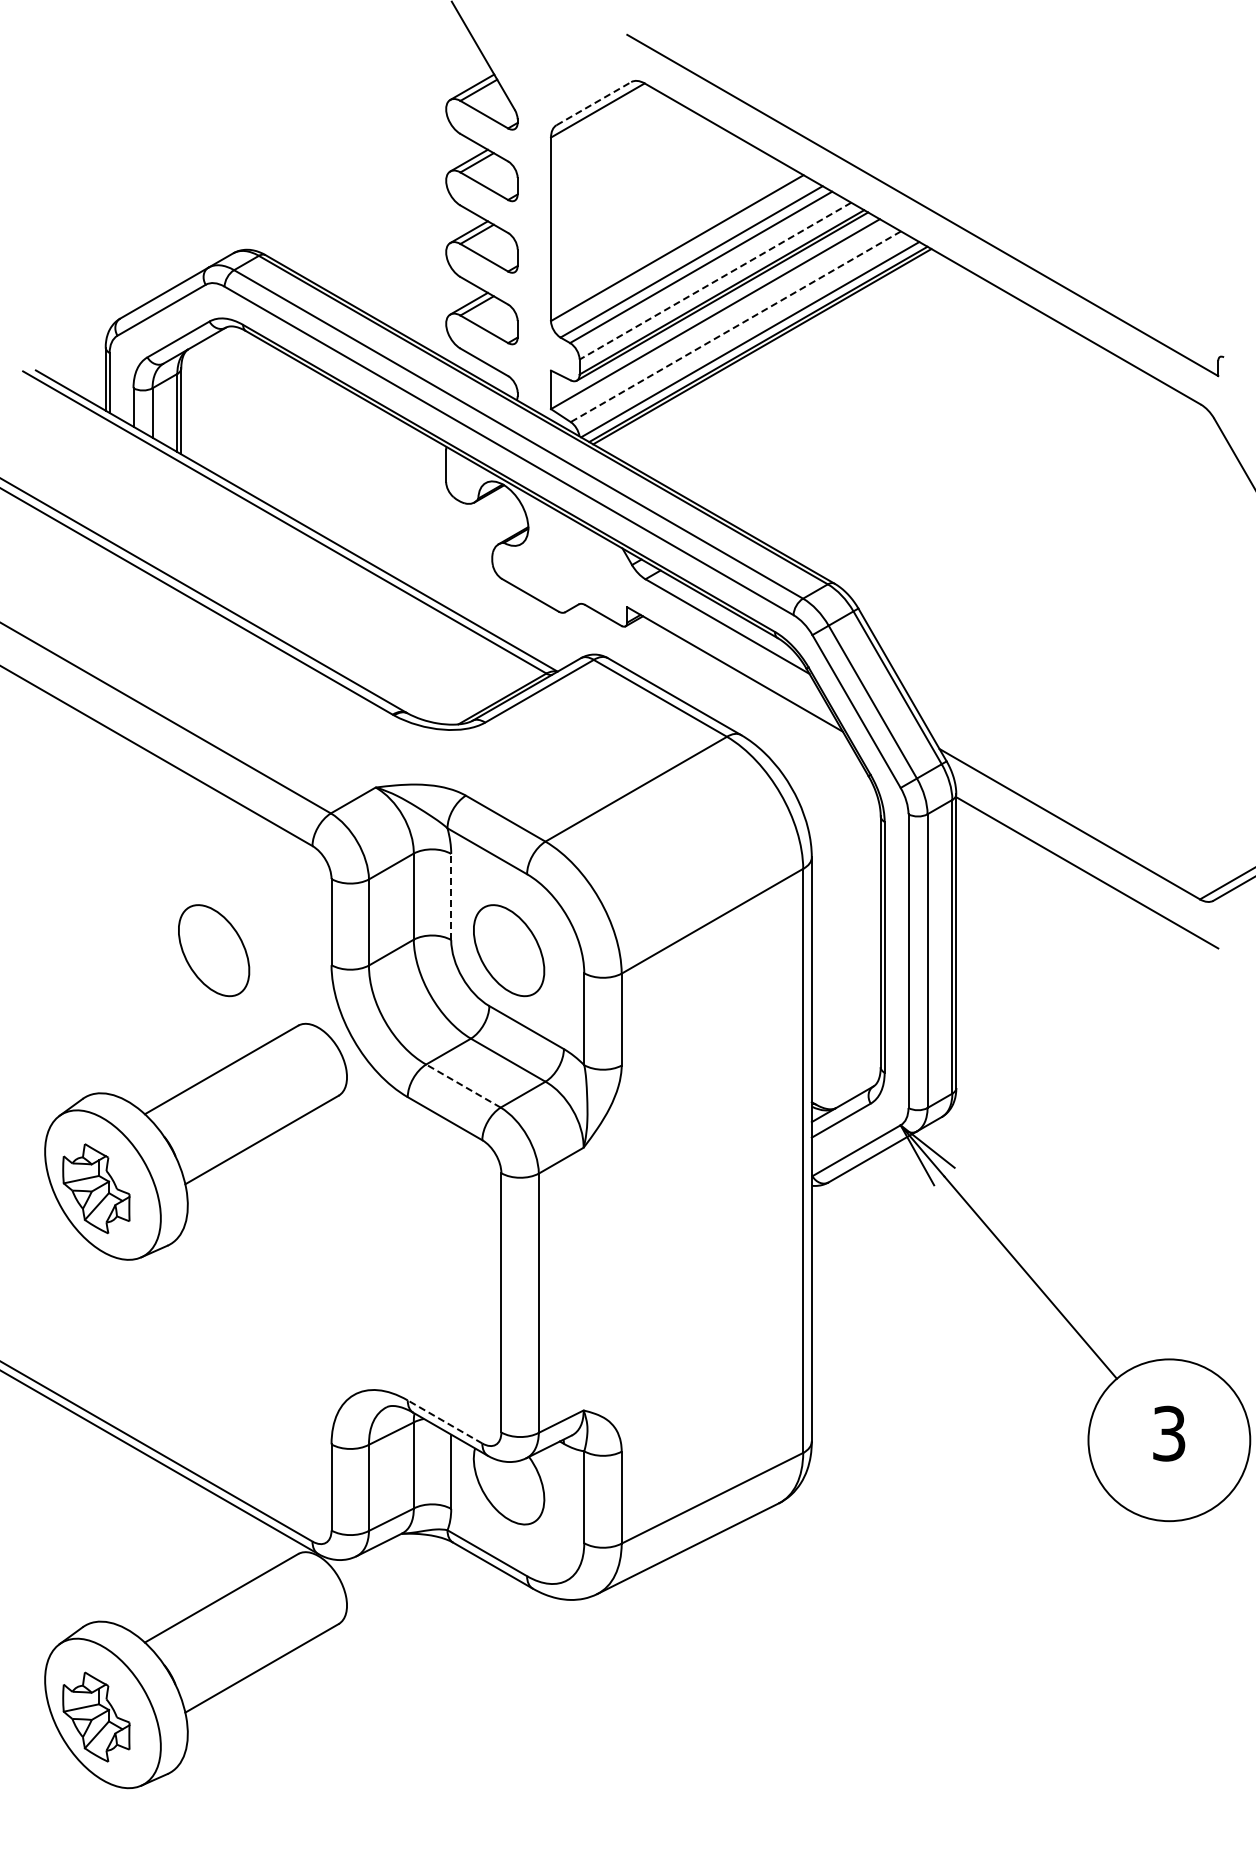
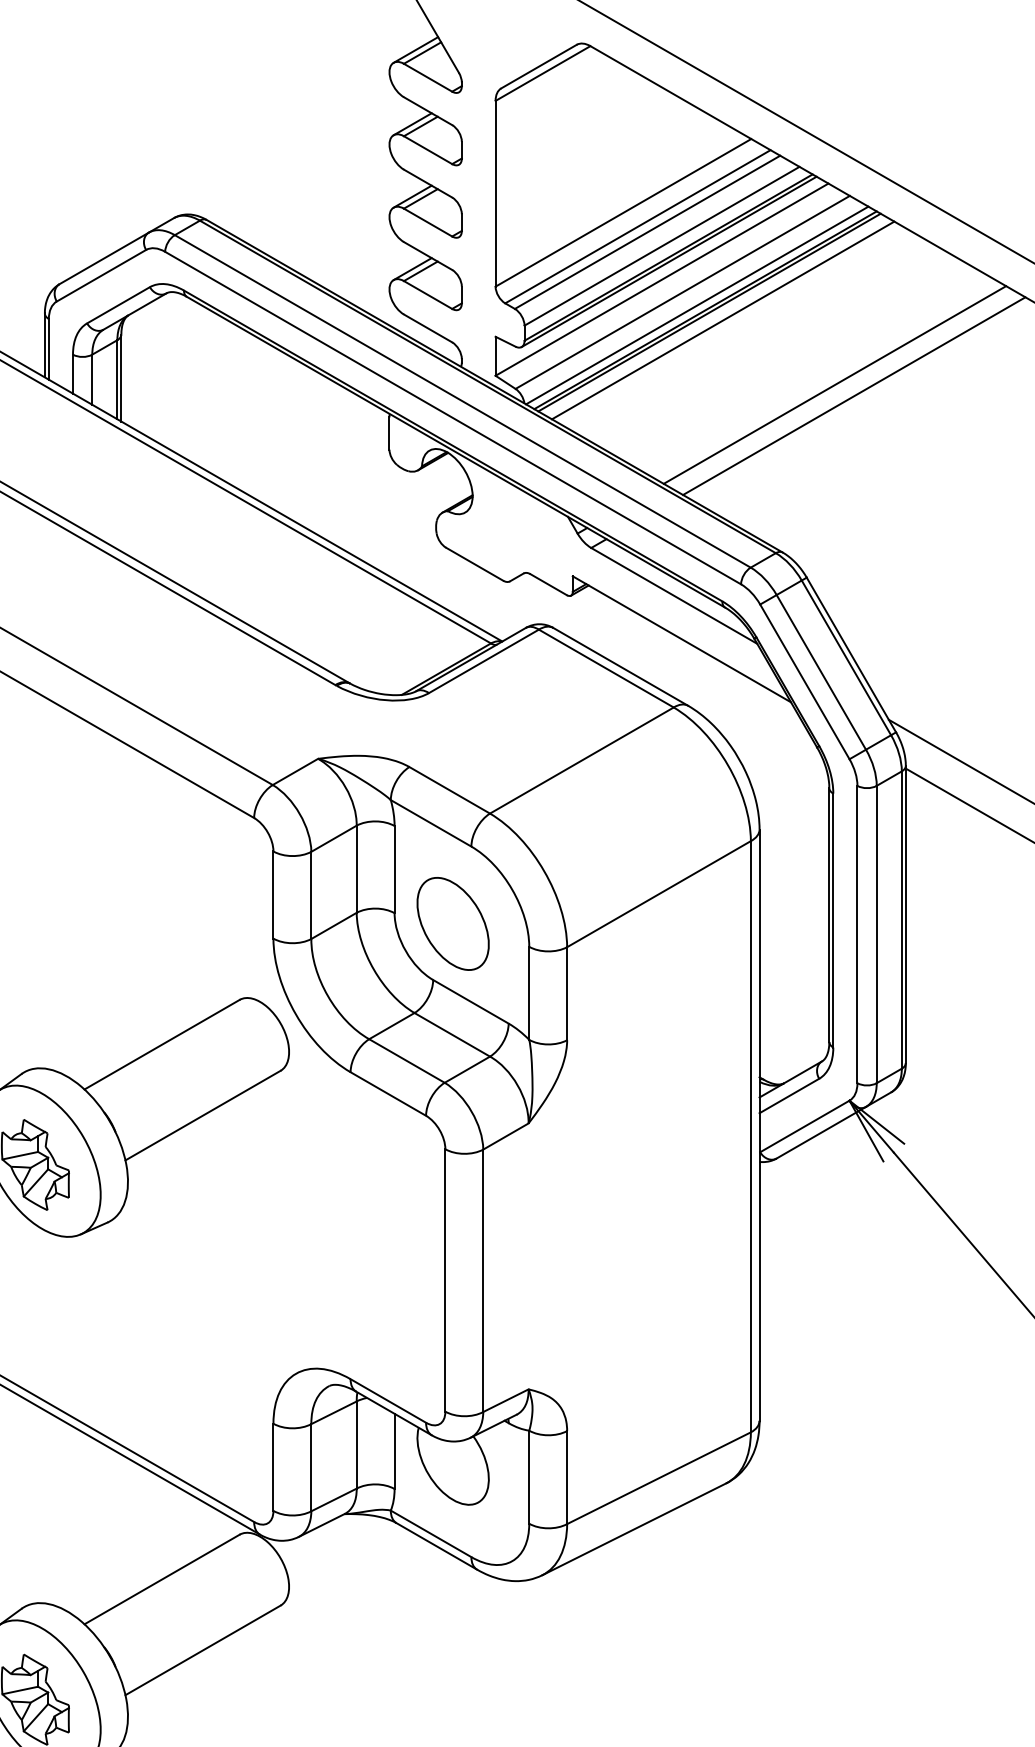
line: (594, 103) -> (539, 66), dashed -> solid
line: (715, 281) -> (662, 246), dashed -> solid
line: (735, 326) -> (682, 292), dashed -> solid
line: (775, 354) -> (722, 320), added
line: (886, 417) -> (835, 384), added
line: (905, 428) -> (854, 395), added
line: (451, 896) -> (394, 869), dashed -> solid
part: (214, 950) -> (154, 923), removed
line: (463, 1085) -> (407, 1060), dashed -> solid
line: (444, 1421) -> (387, 1400), dashed -> solid

